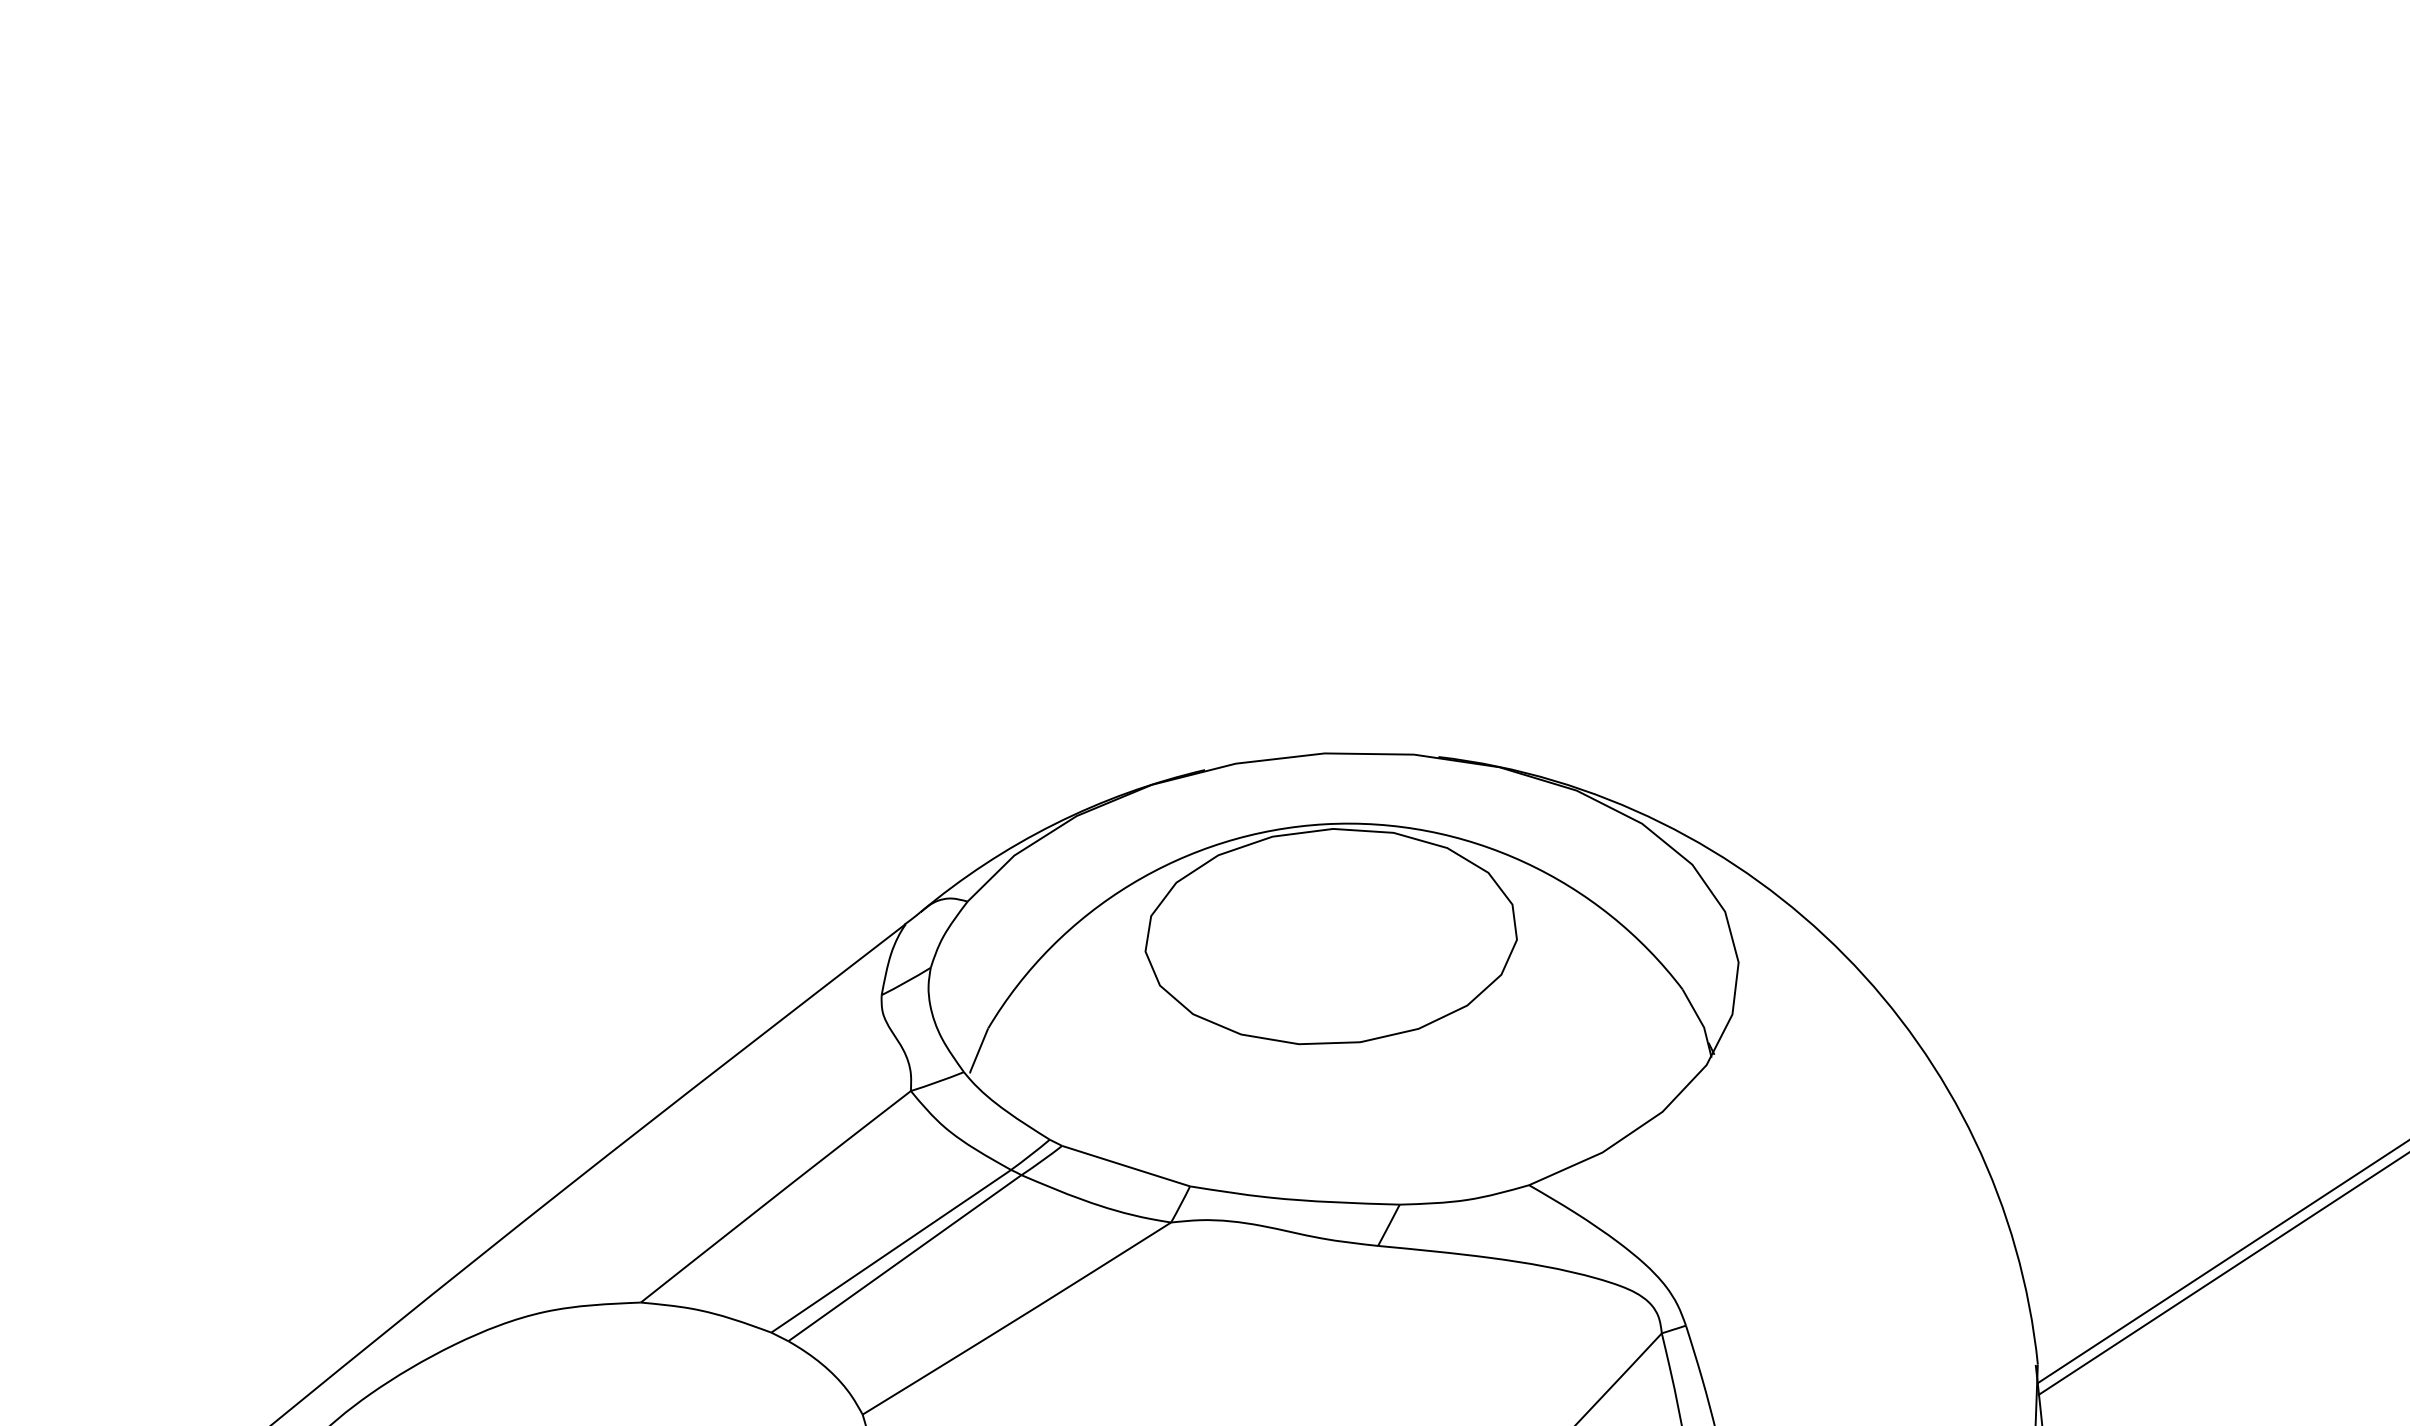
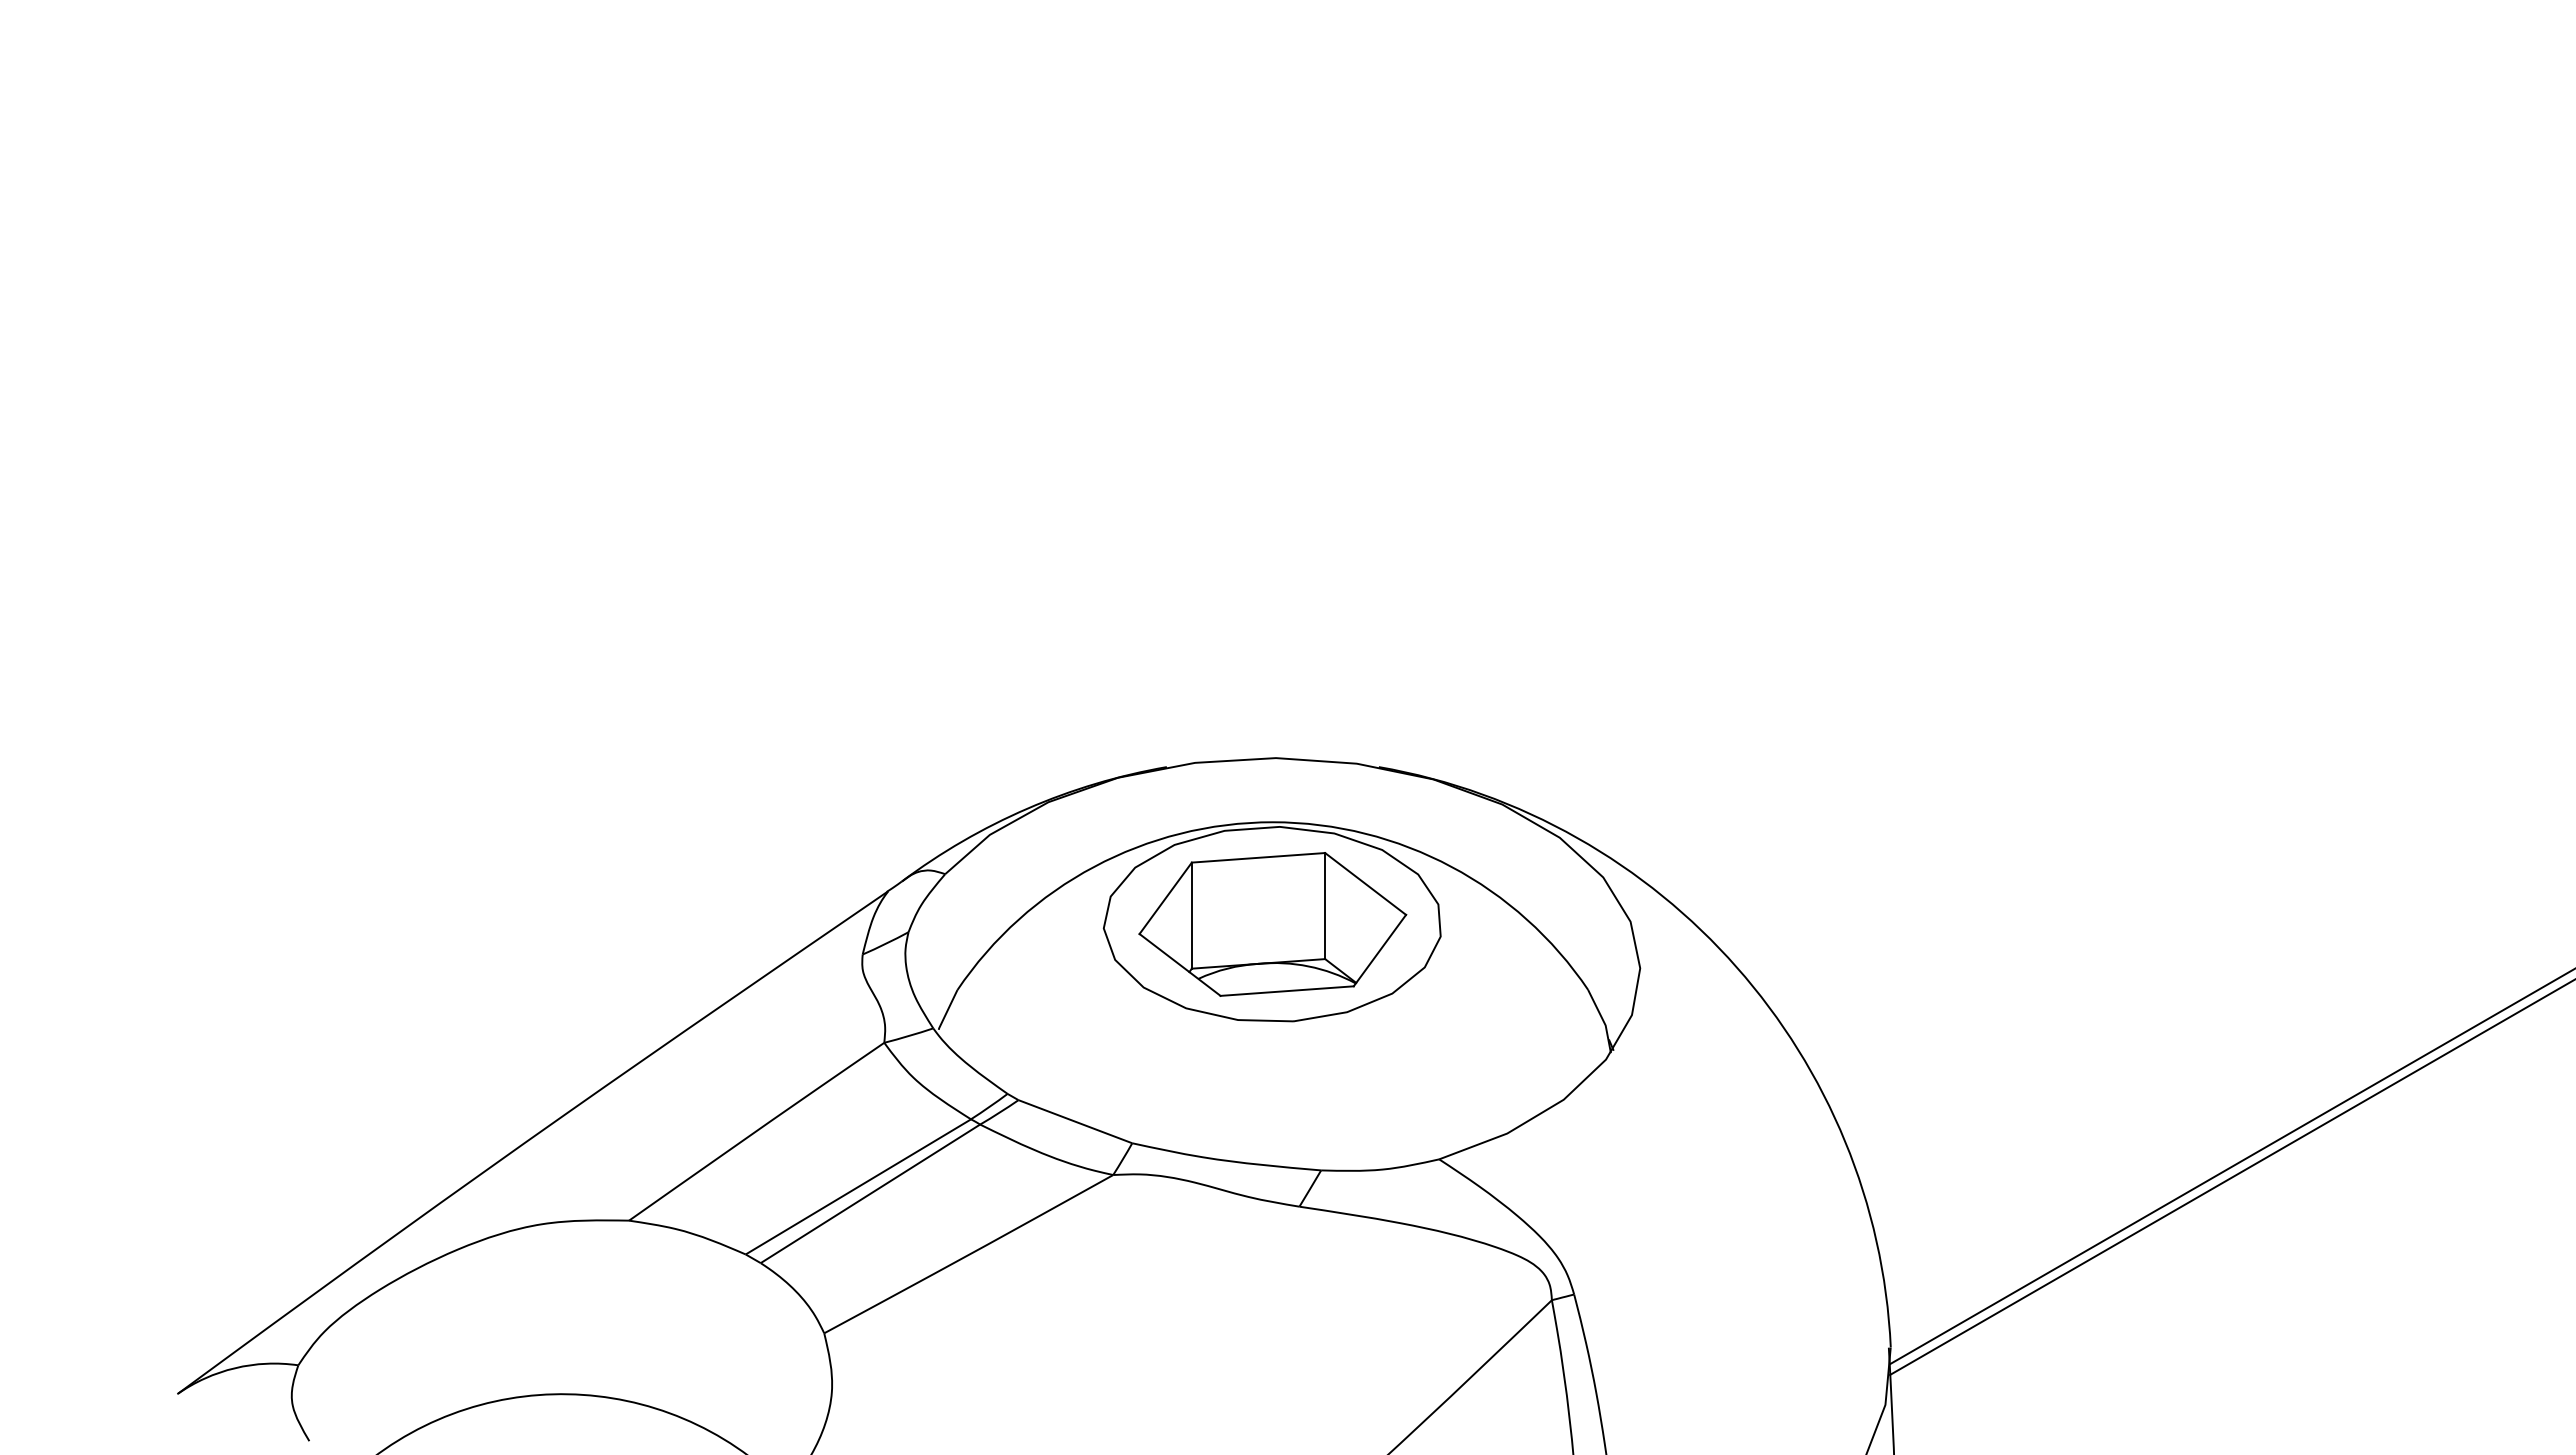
part: (1331, 936) -> (1272, 924), added

